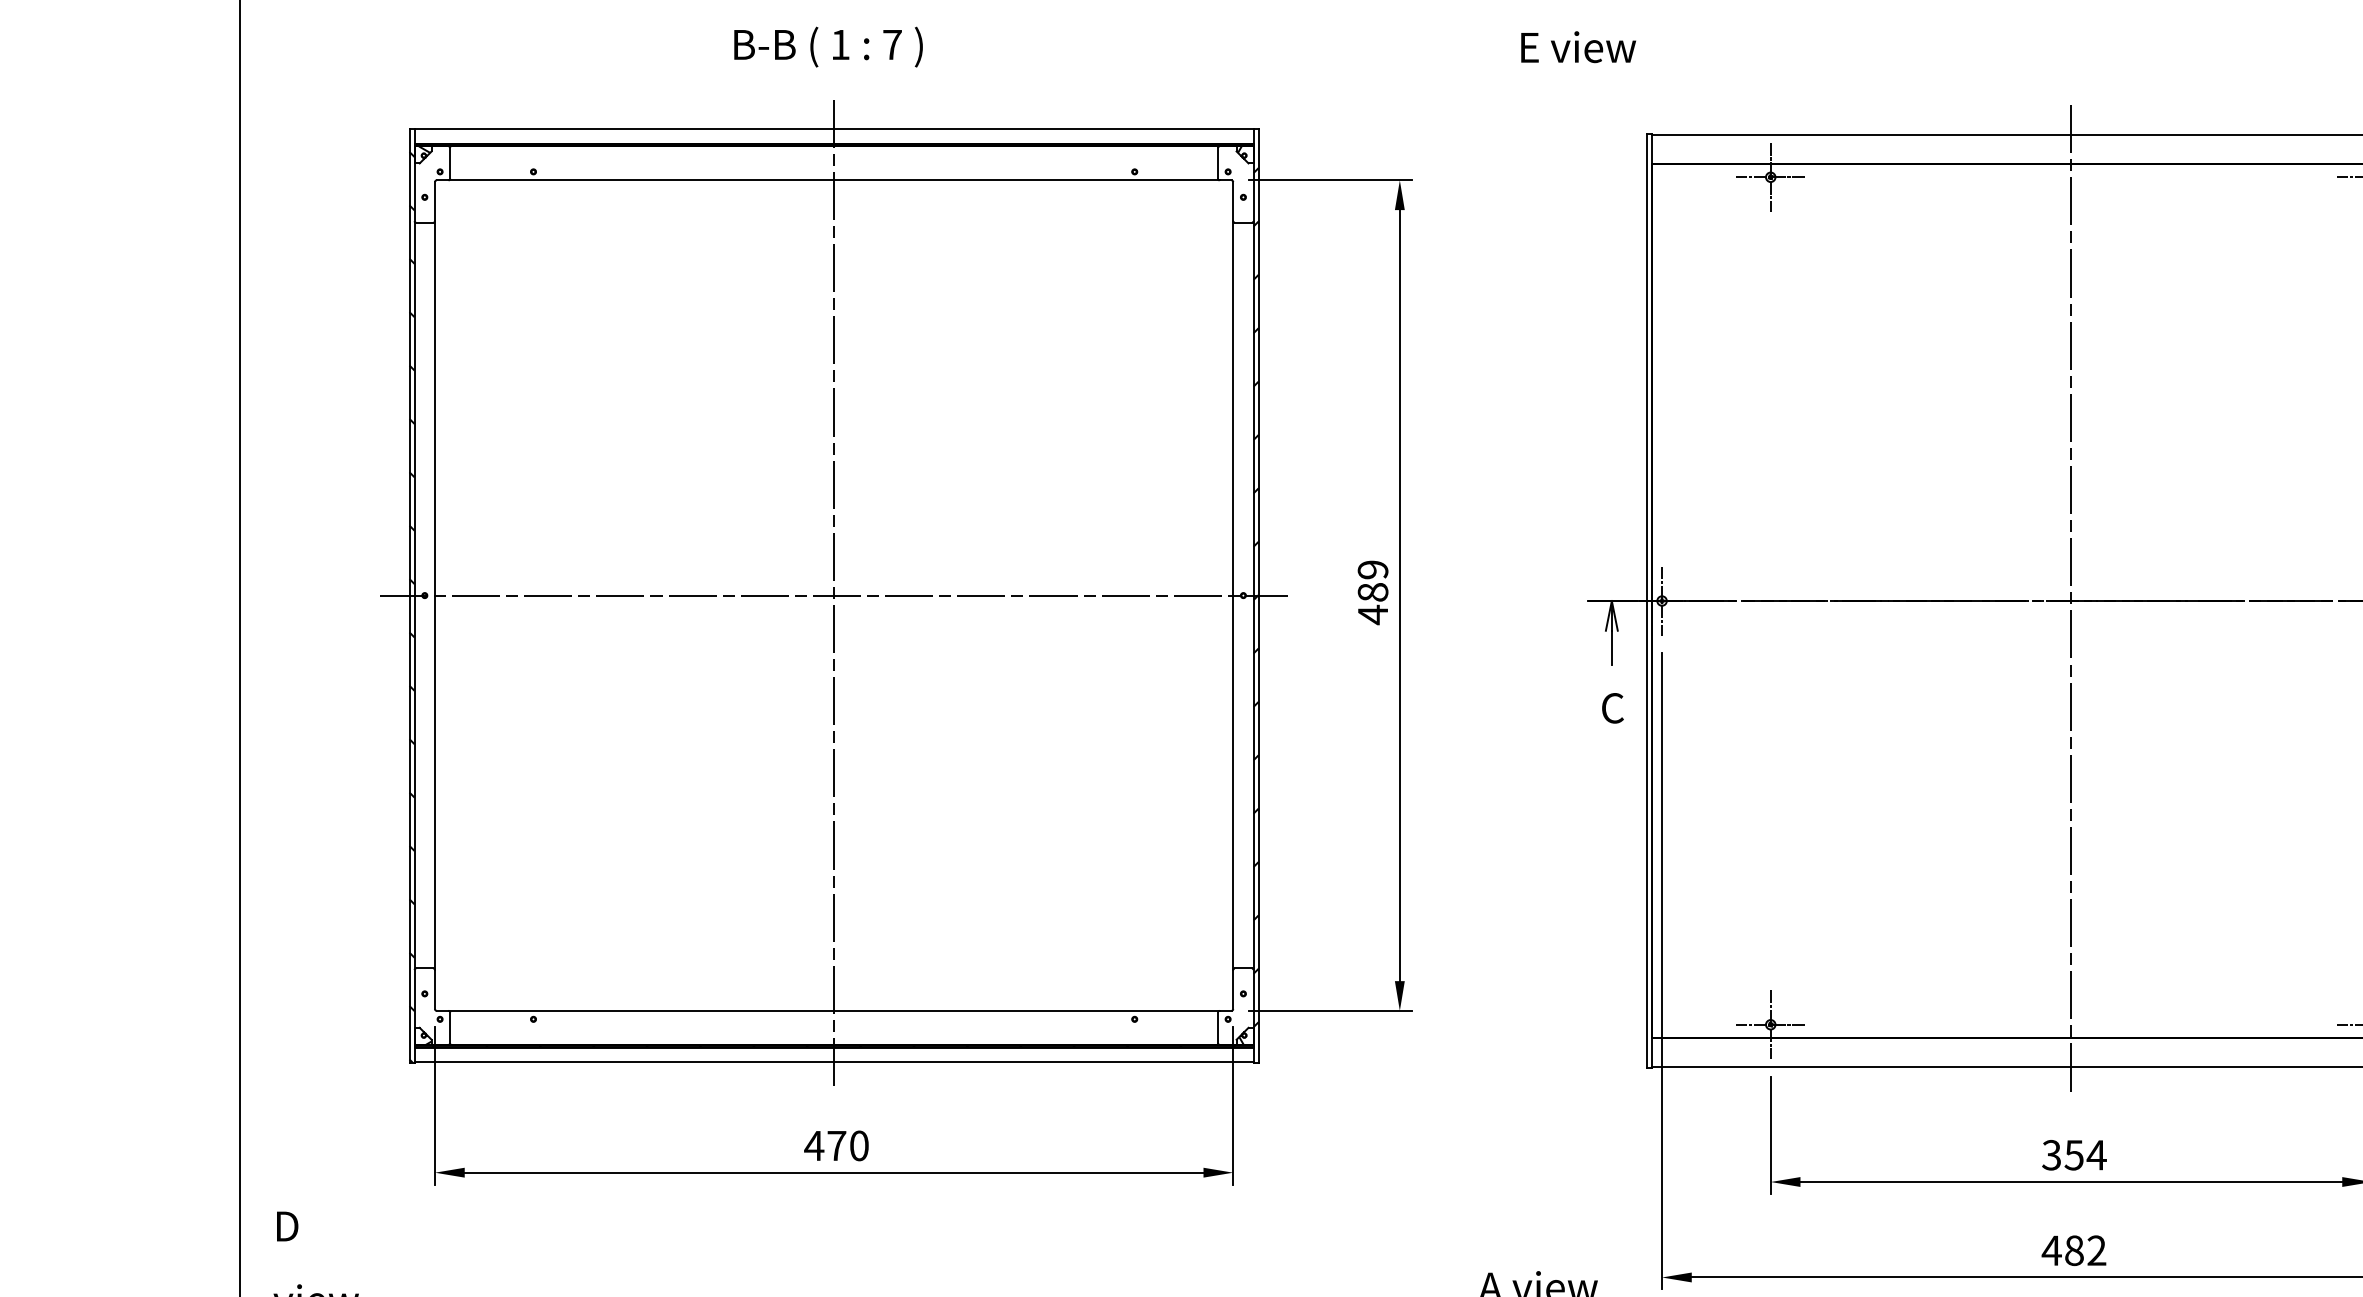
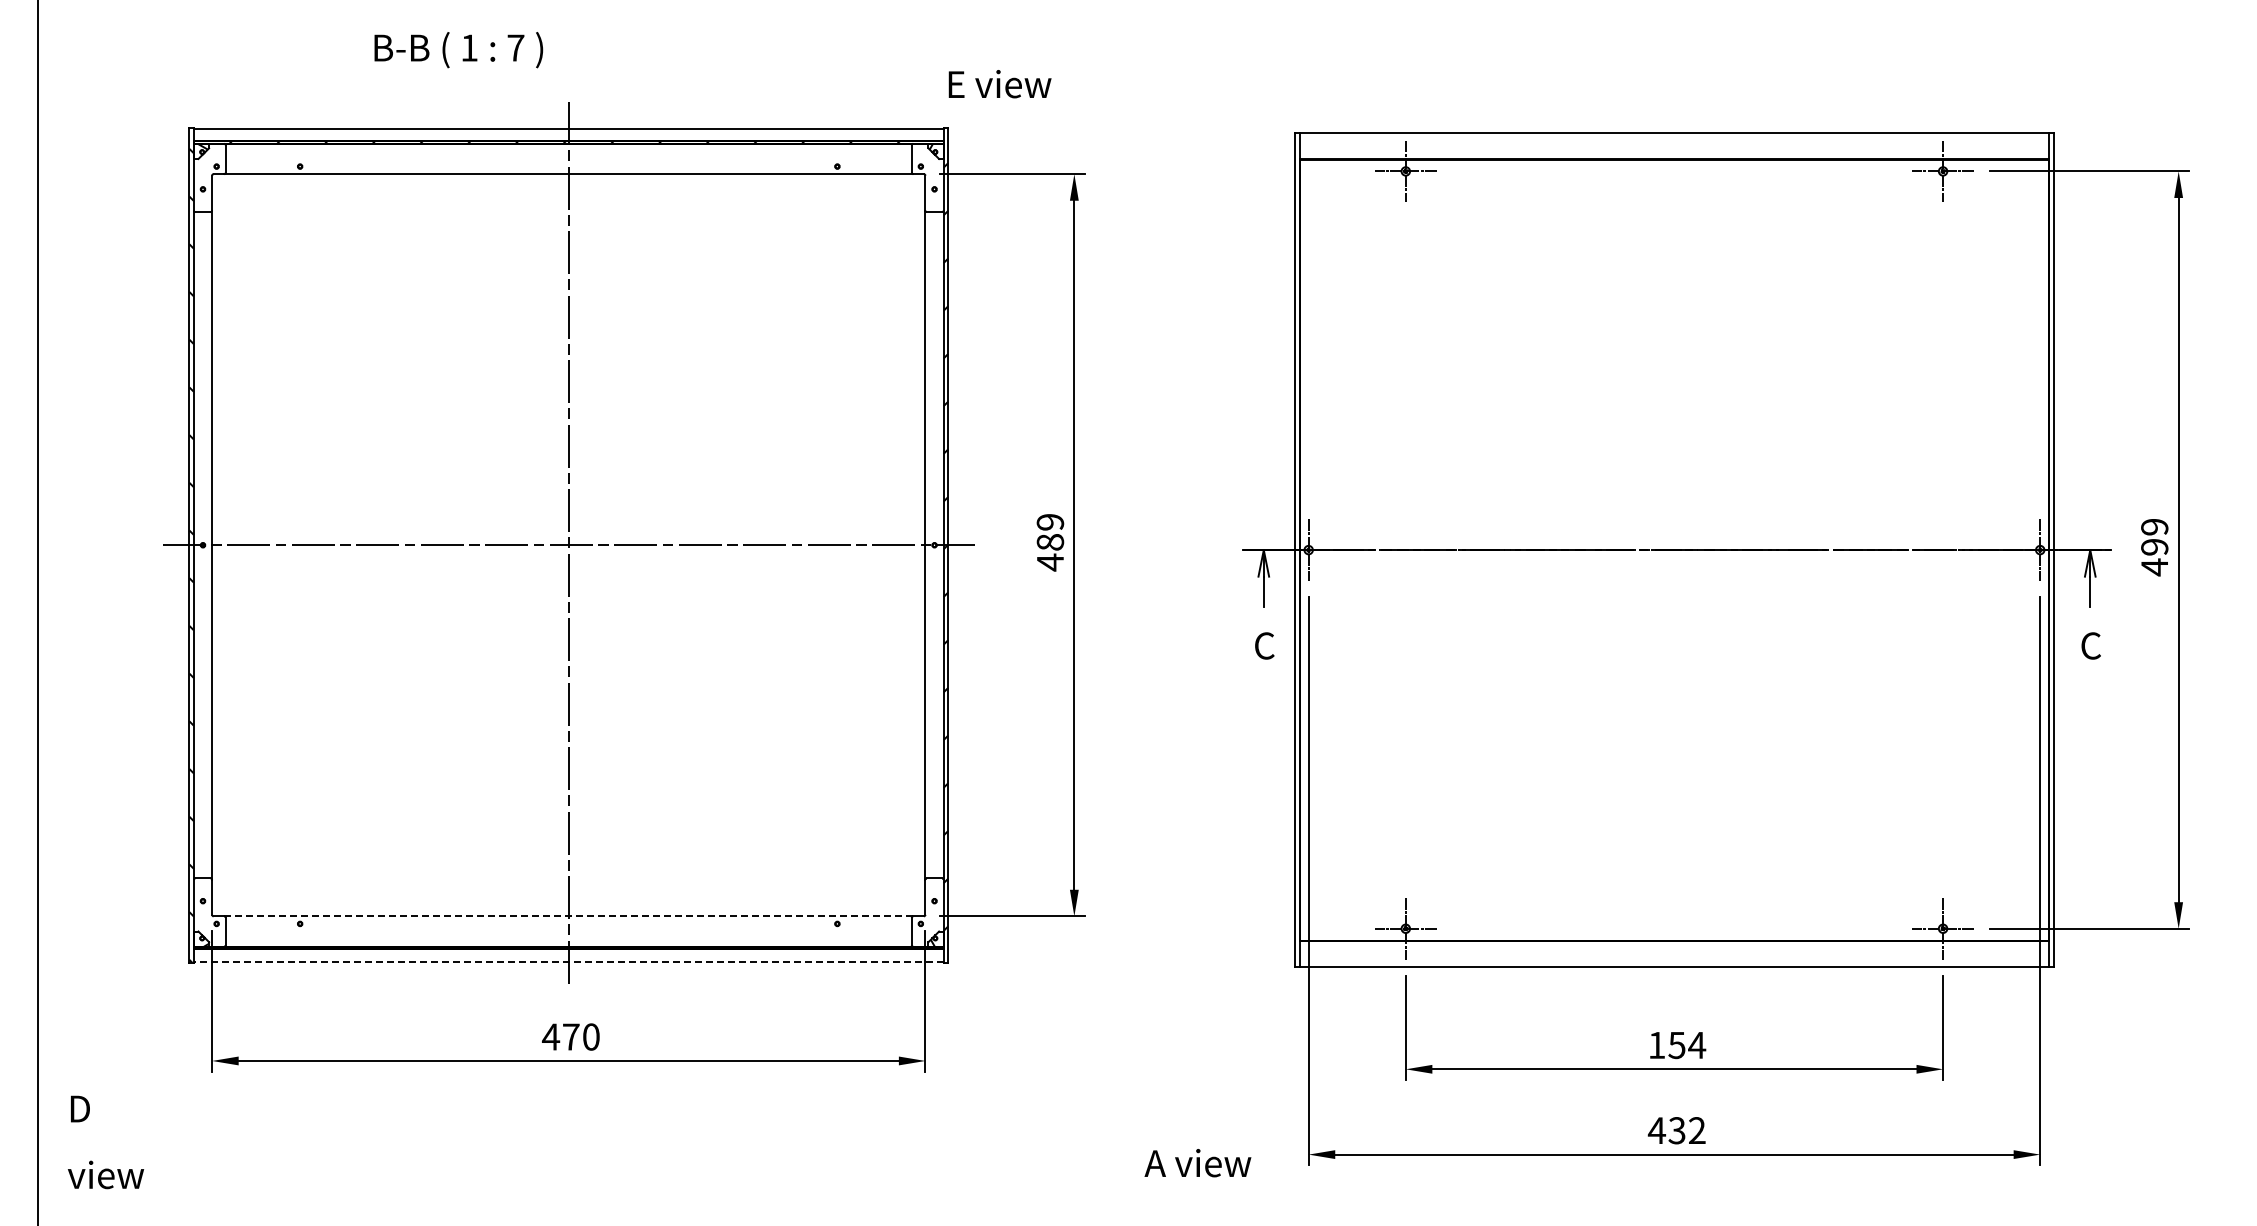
text: (828, 47) -> (458, 50), moved
text: (1577, 47) -> (999, 84), moved
line: (2071, 600) -> (1674, 549), removed
line: (833, 1011) -> (568, 916), solid -> dashed
line: (833, 1061) -> (568, 961), solid -> dashed
text: (2051, 1155) -> (1656, 1045), 354 -> 154
text: (2073, 1250) -> (1676, 1130), 482 -> 432

